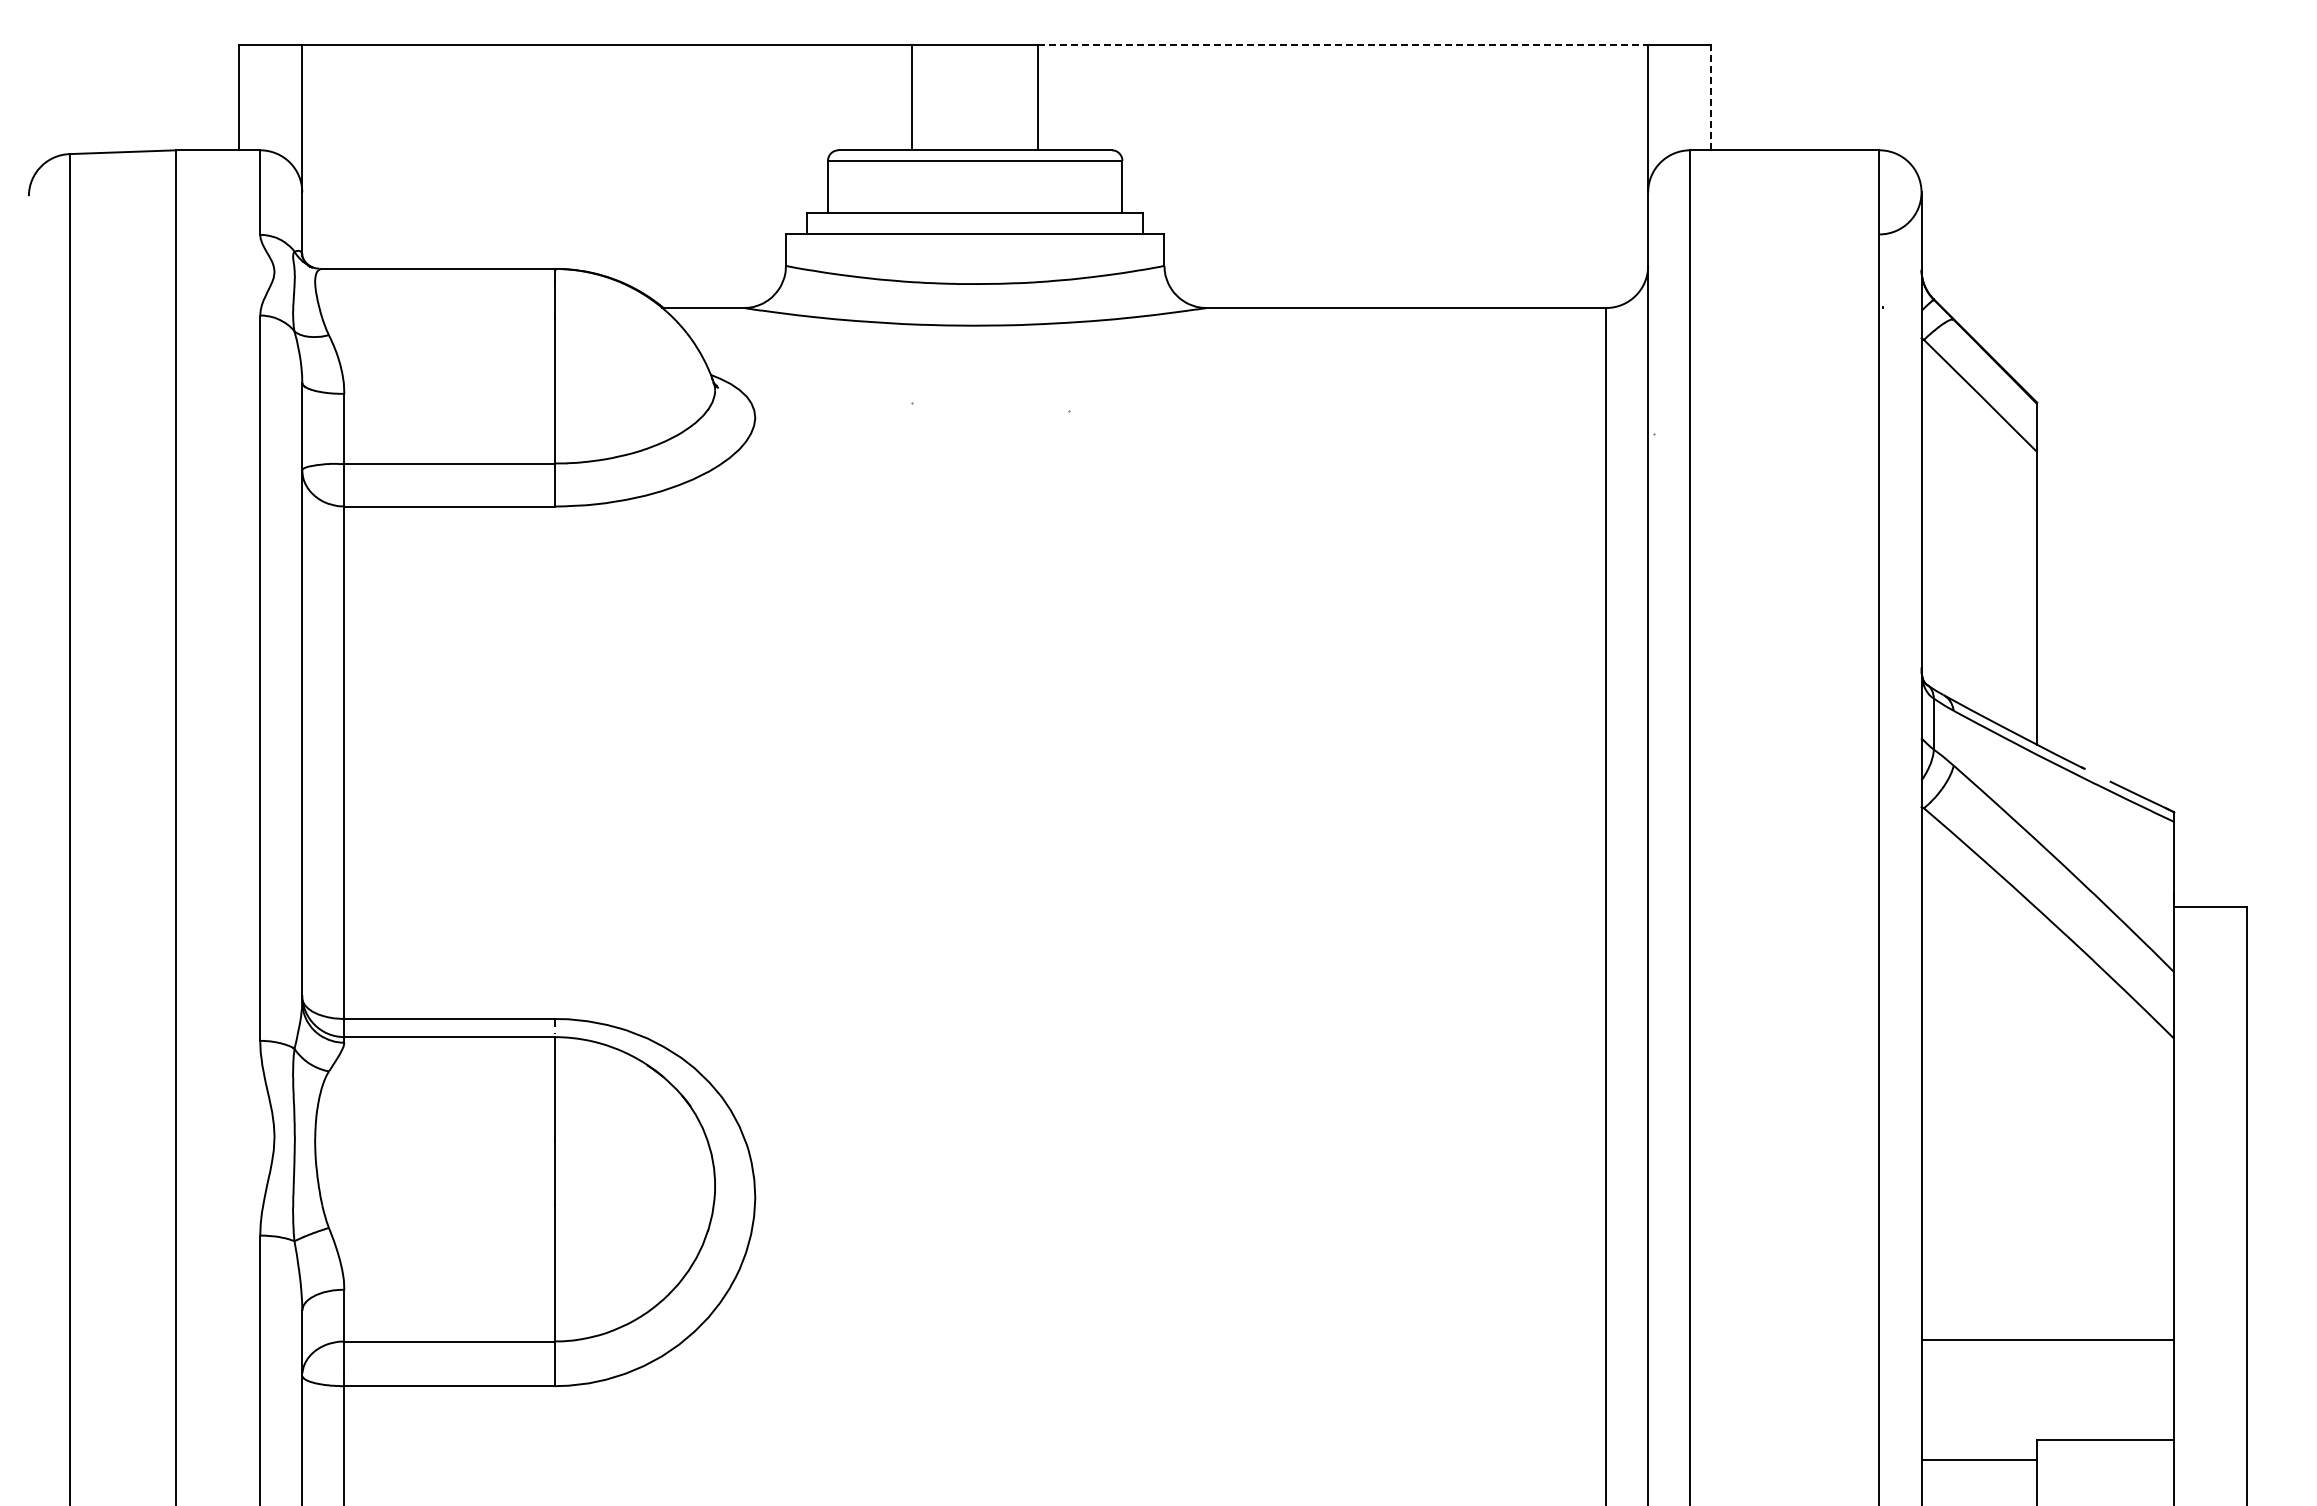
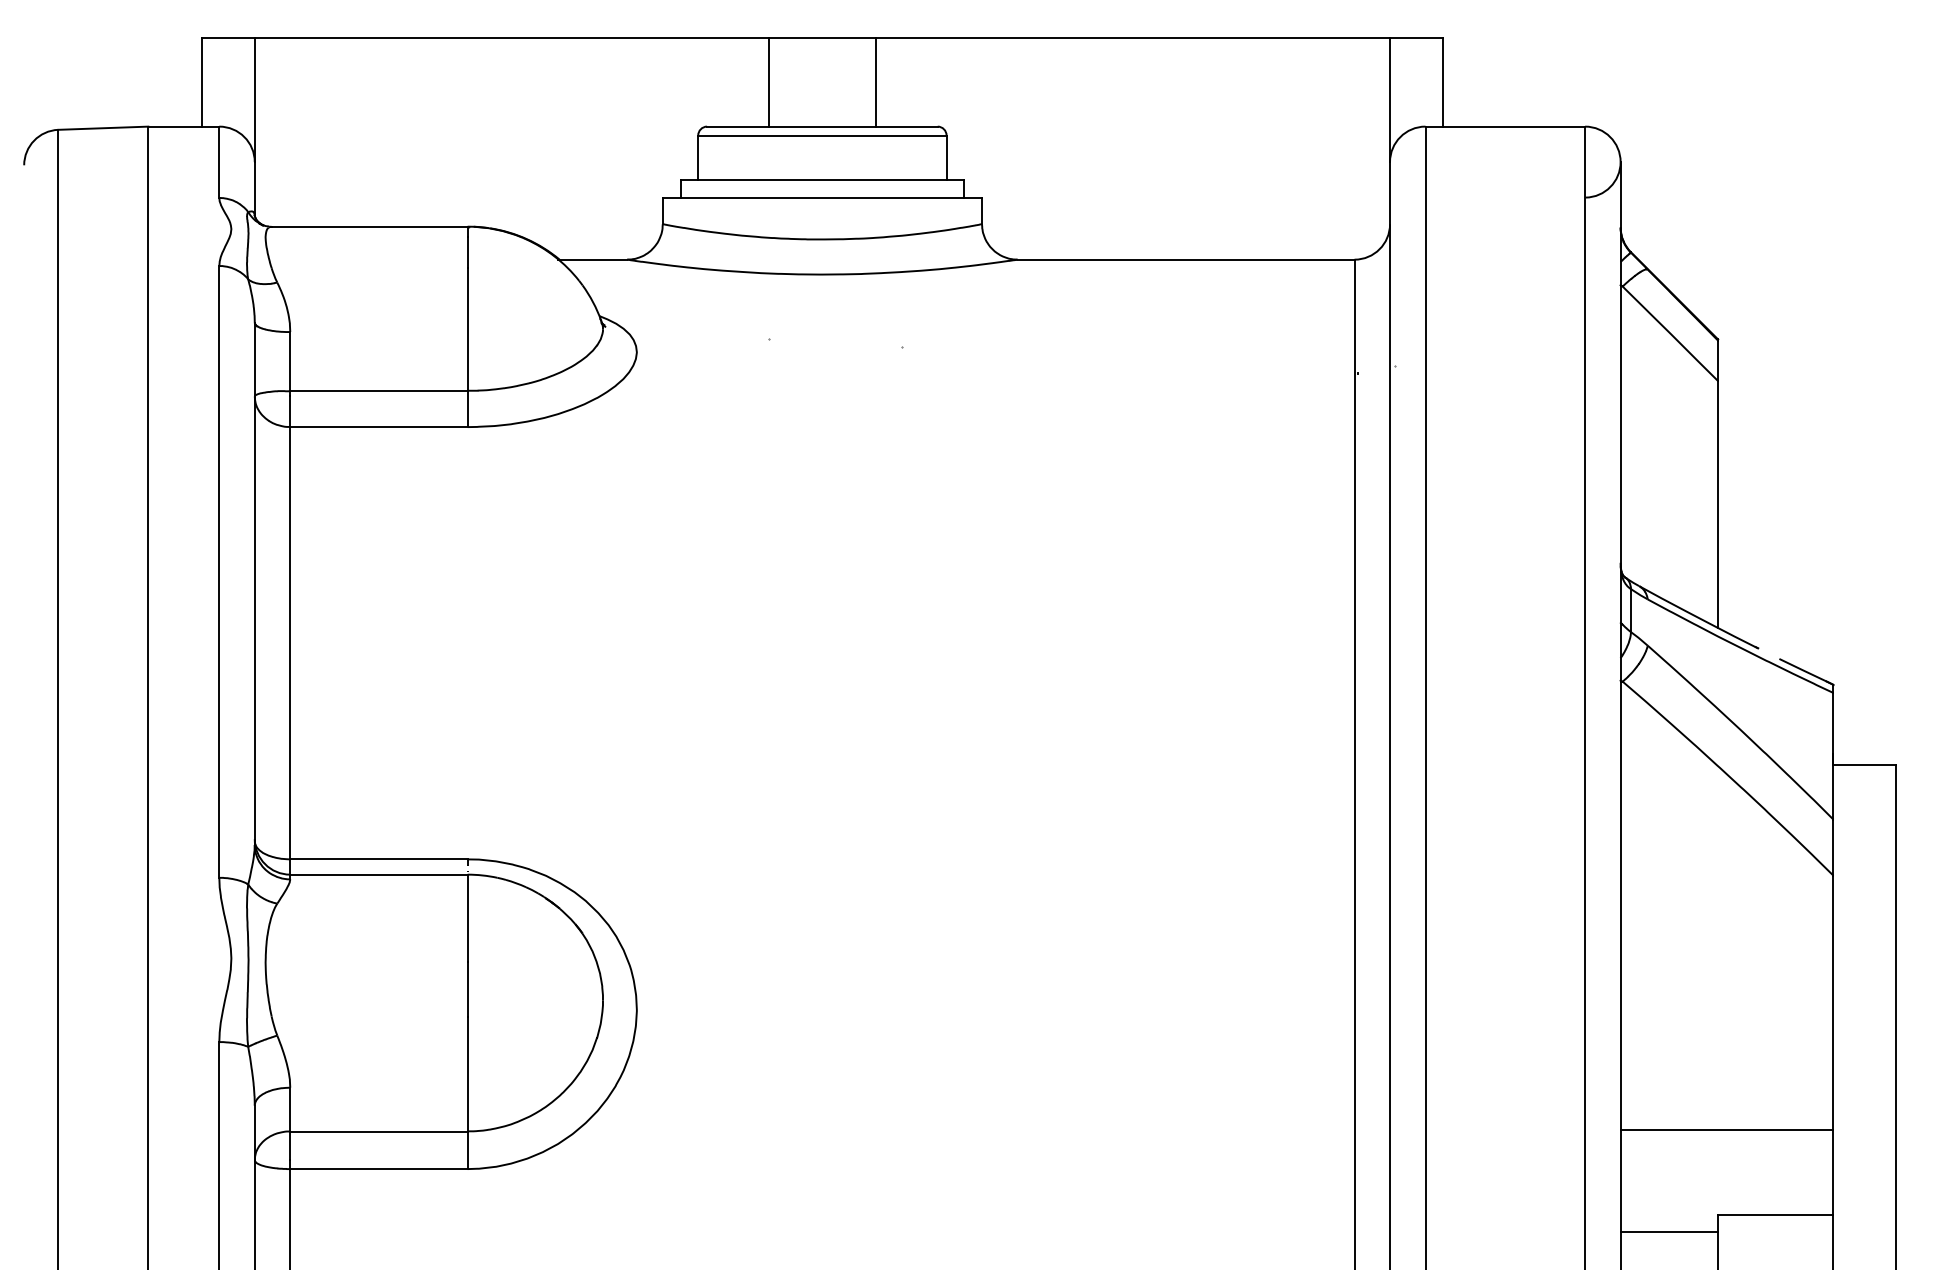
line: (1343, 45) -> (1133, 38), dashed -> solid
line: (1711, 97) -> (1443, 82), dashed -> solid

